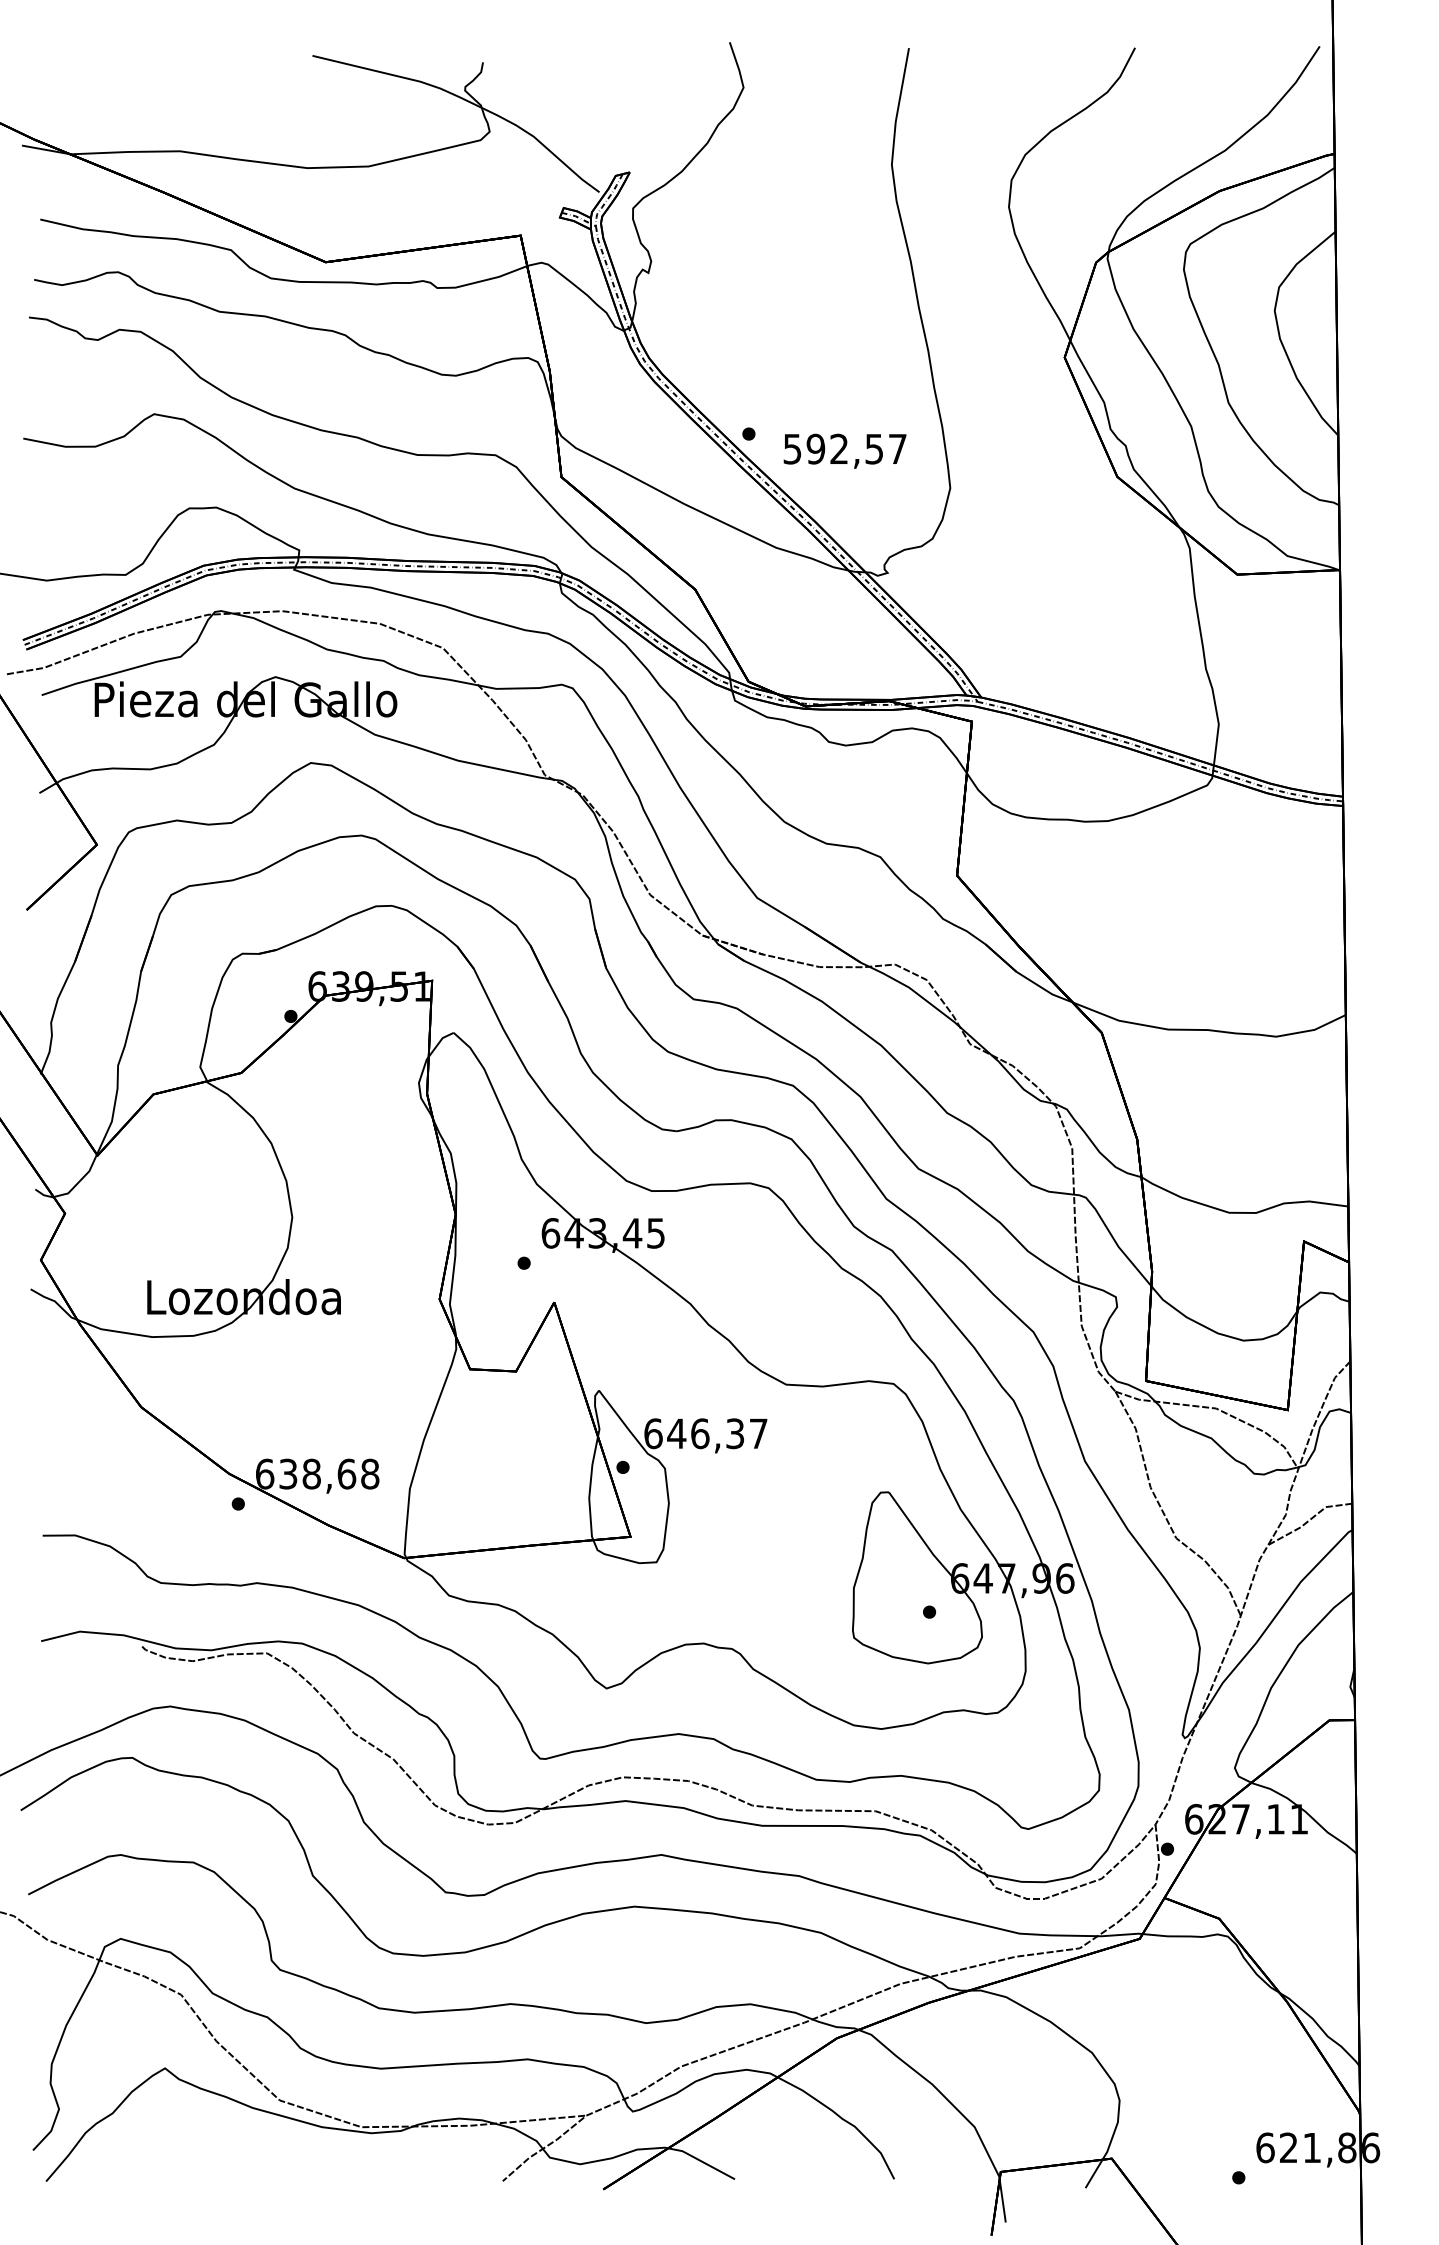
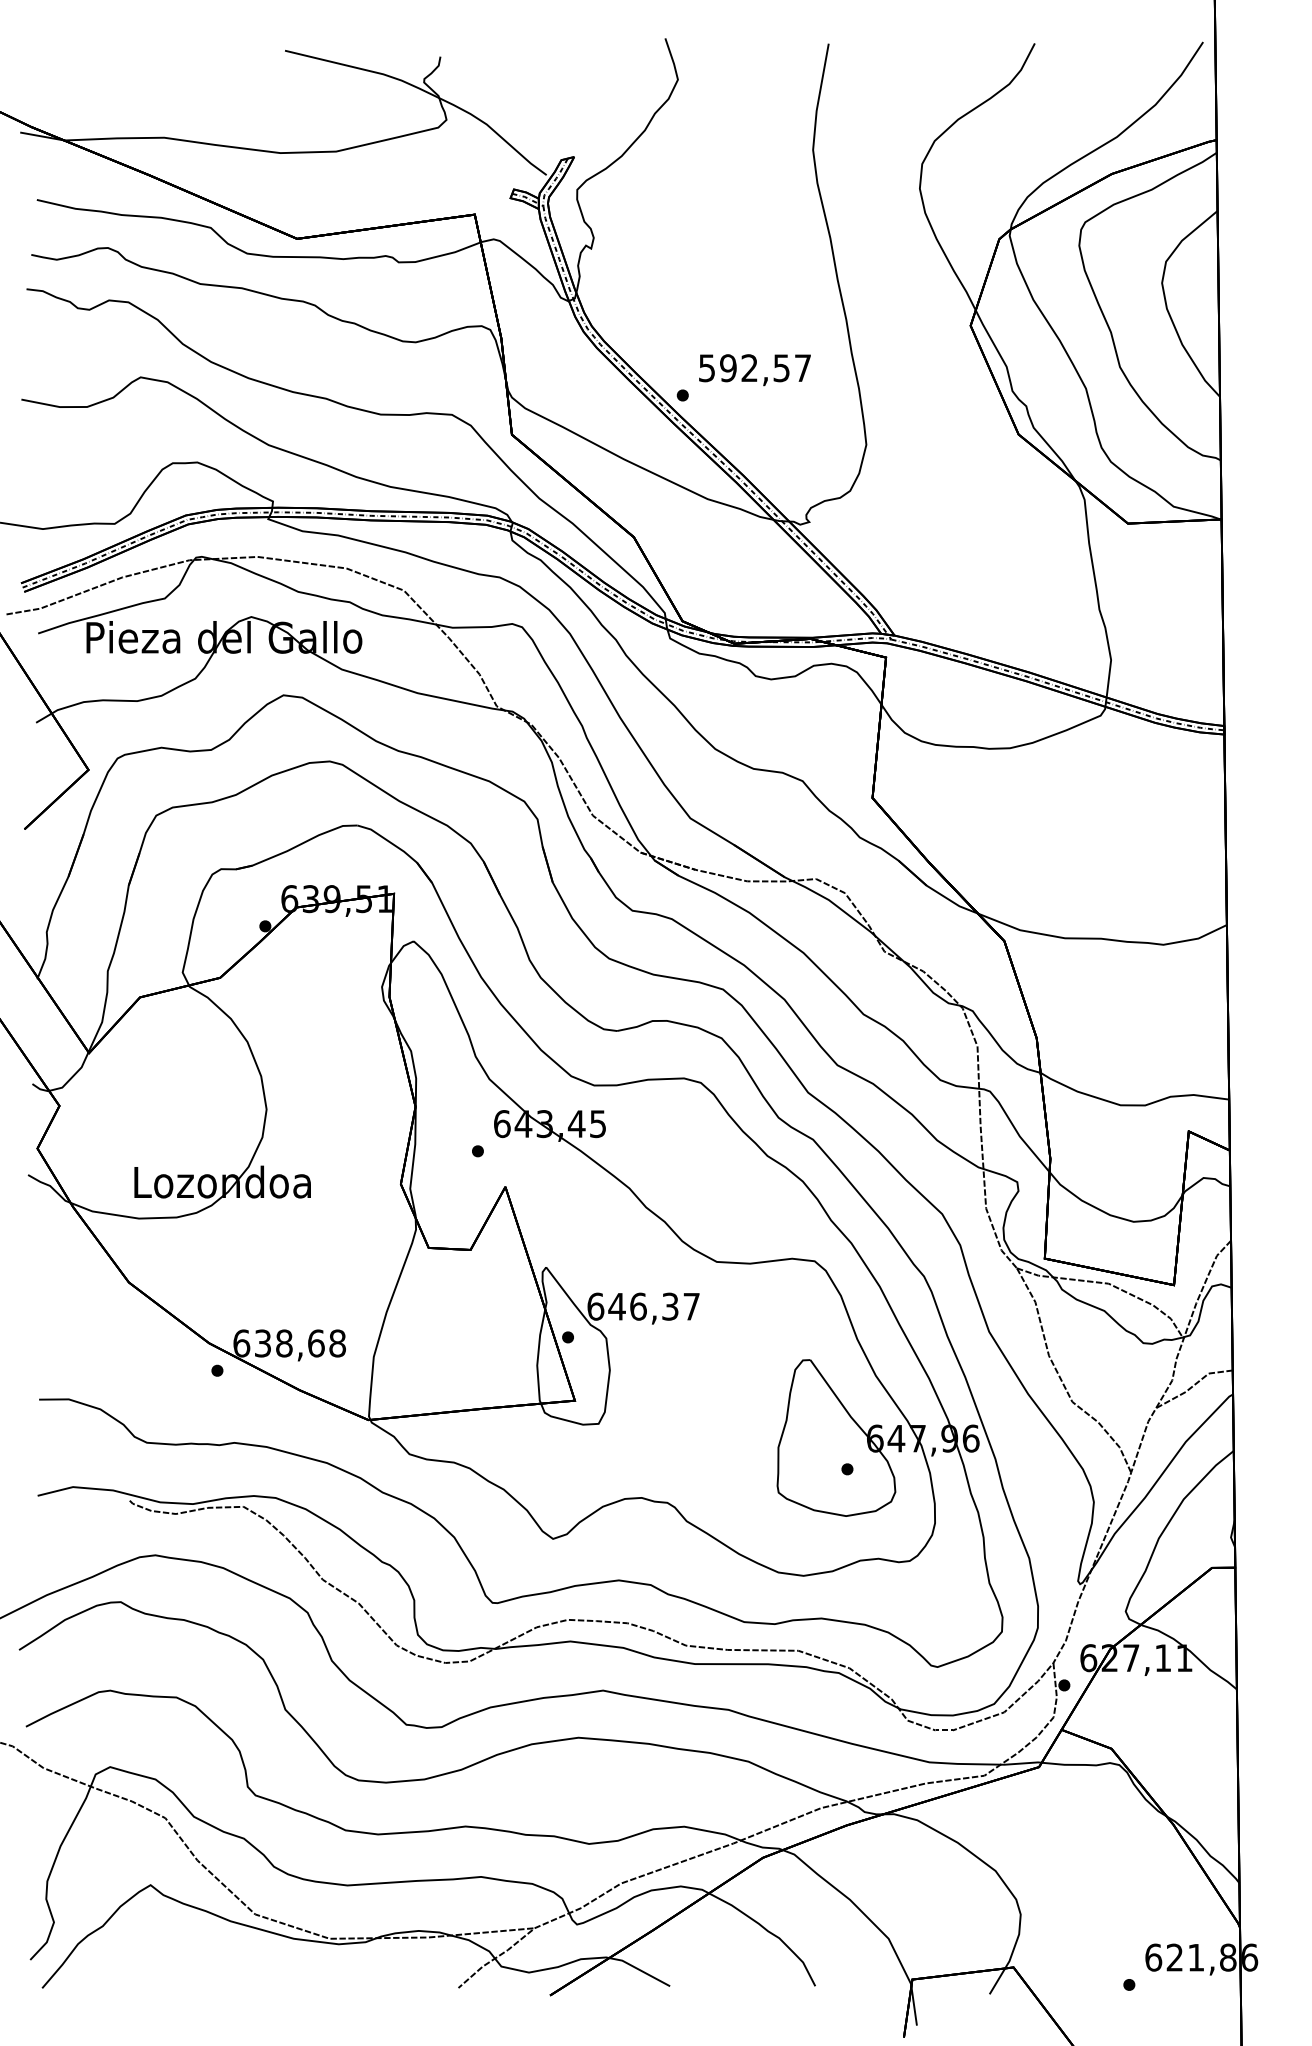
text: (844, 450) -> (754, 369), moved

